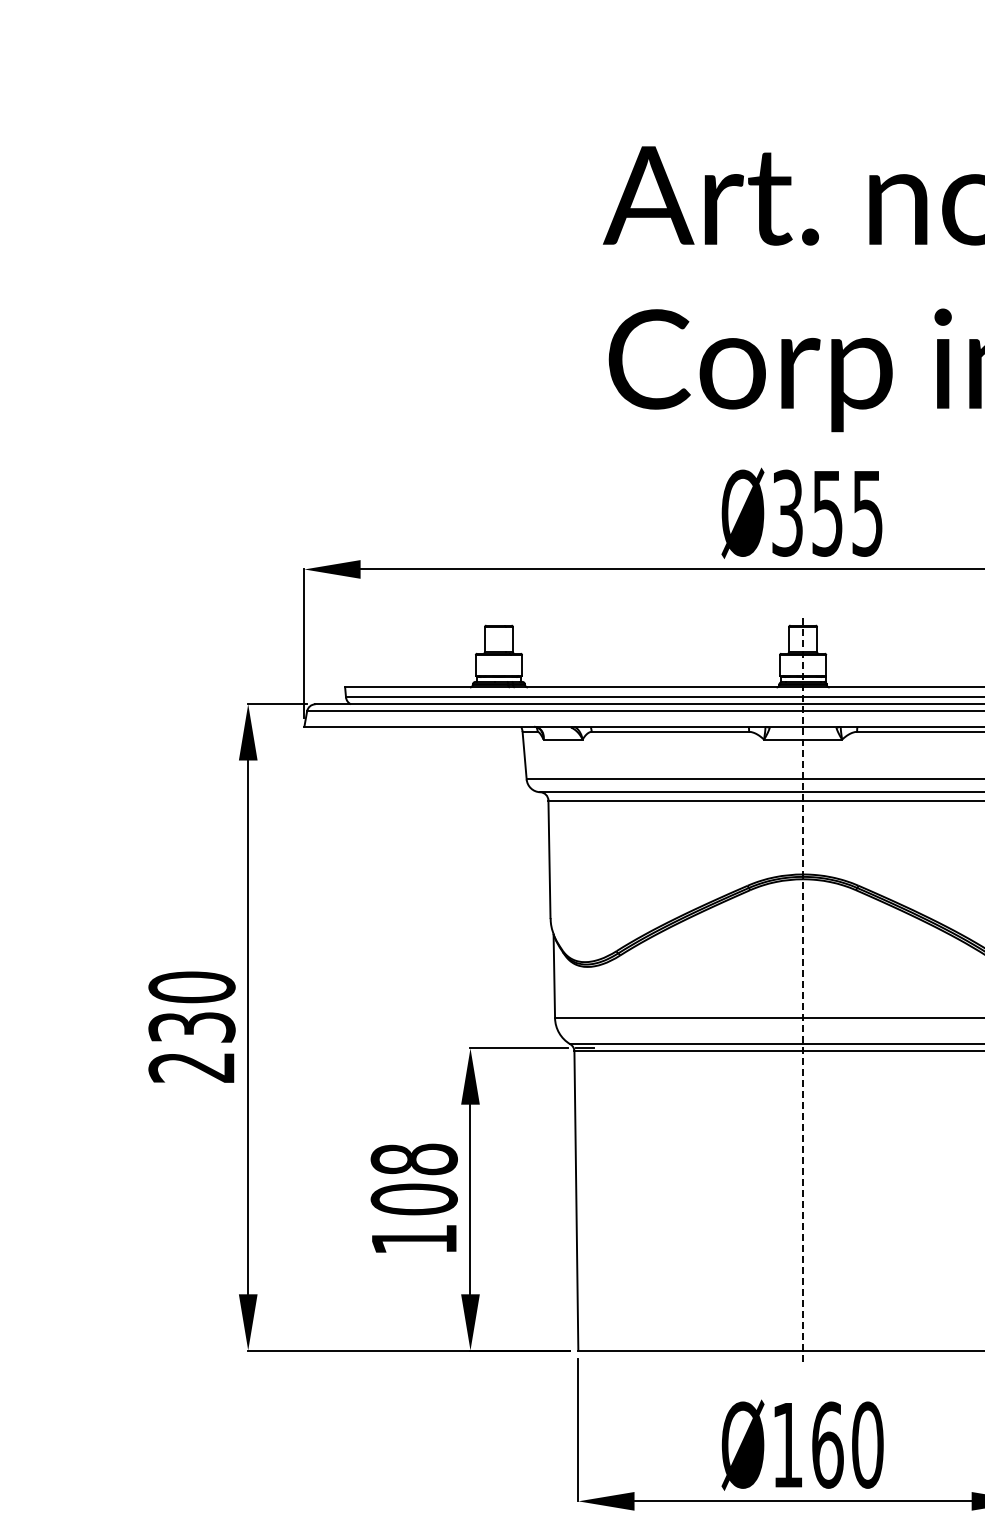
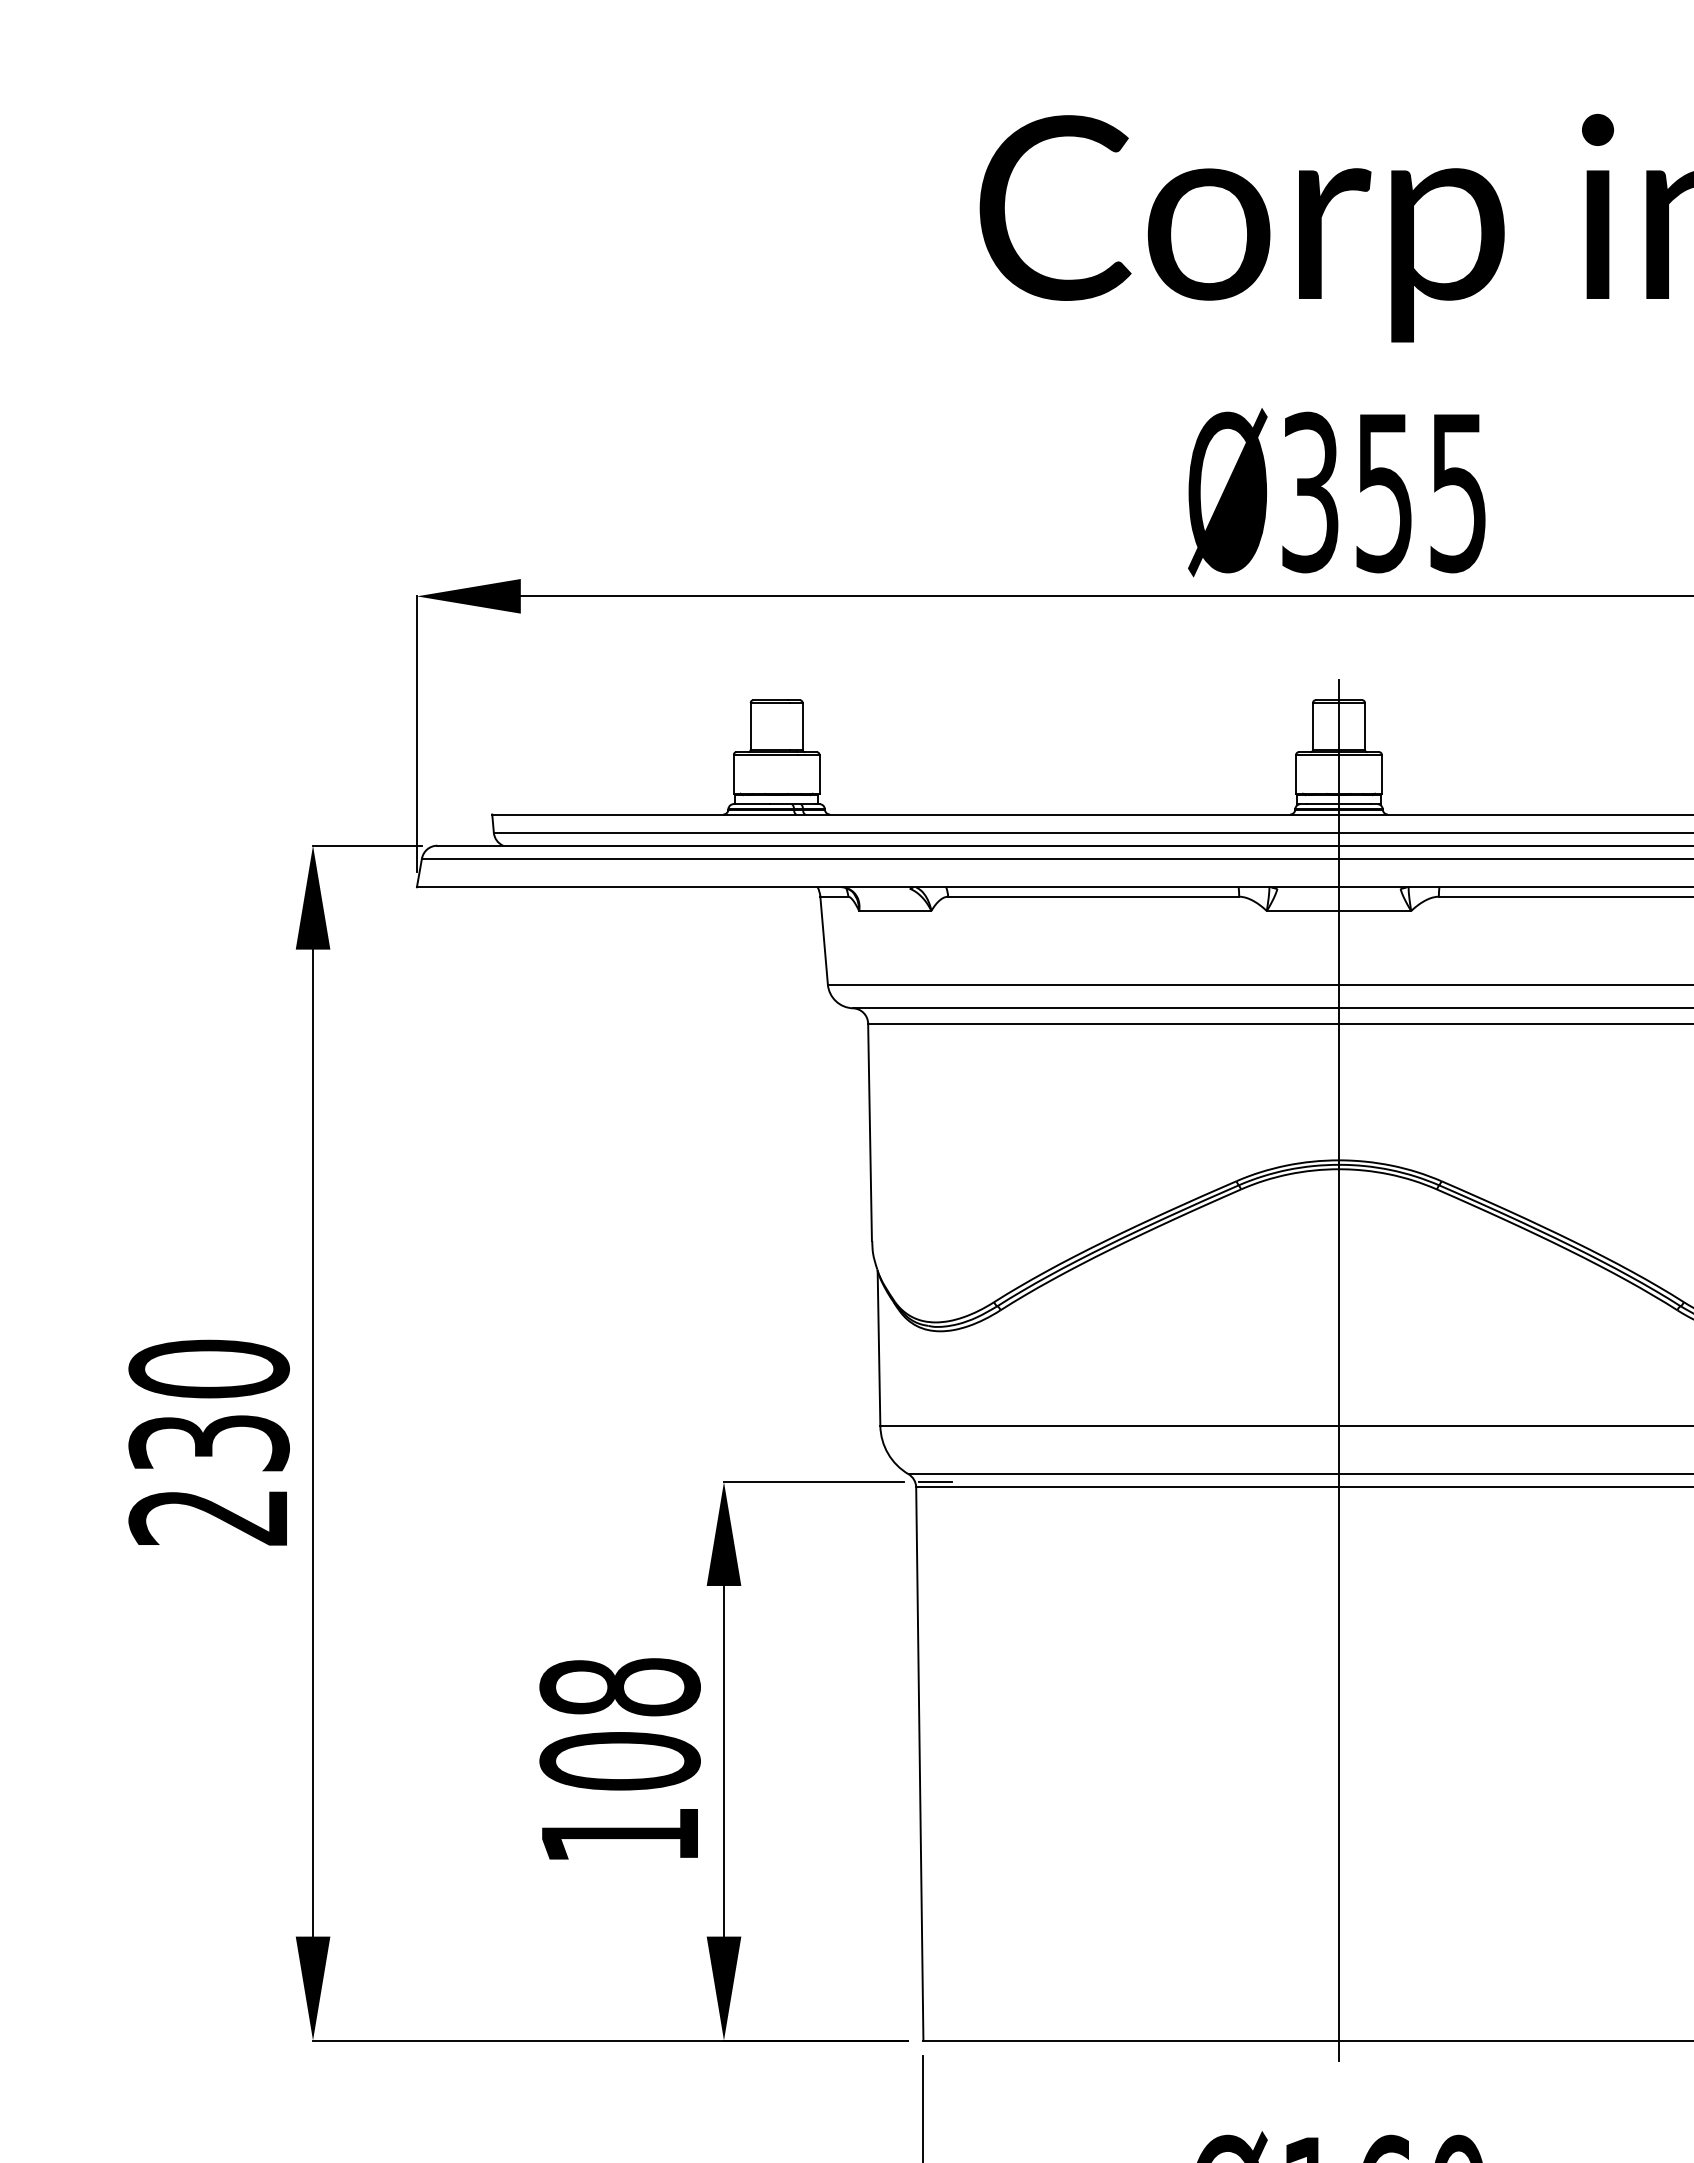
line: (803, 987) -> (1339, 1369), dashed -> solid

